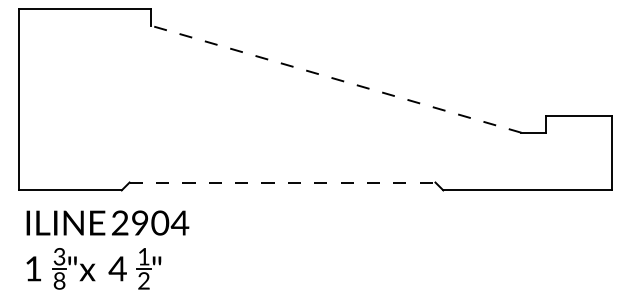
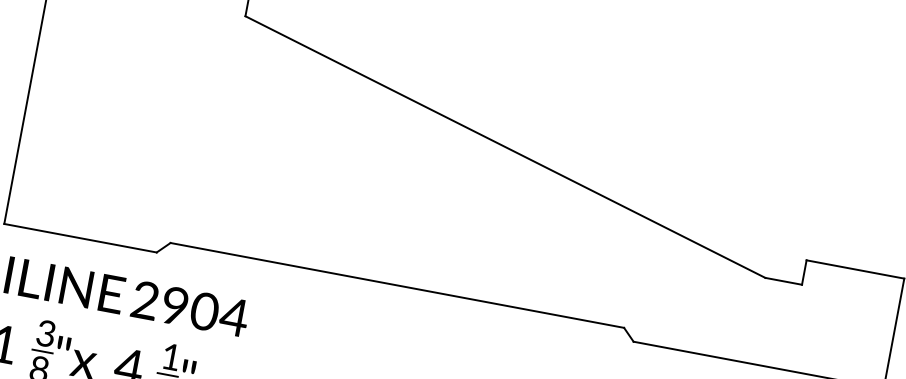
line: (336, 79) -> (505, 147), dashed -> solid
line: (282, 182) -> (397, 285), dashed -> solid

